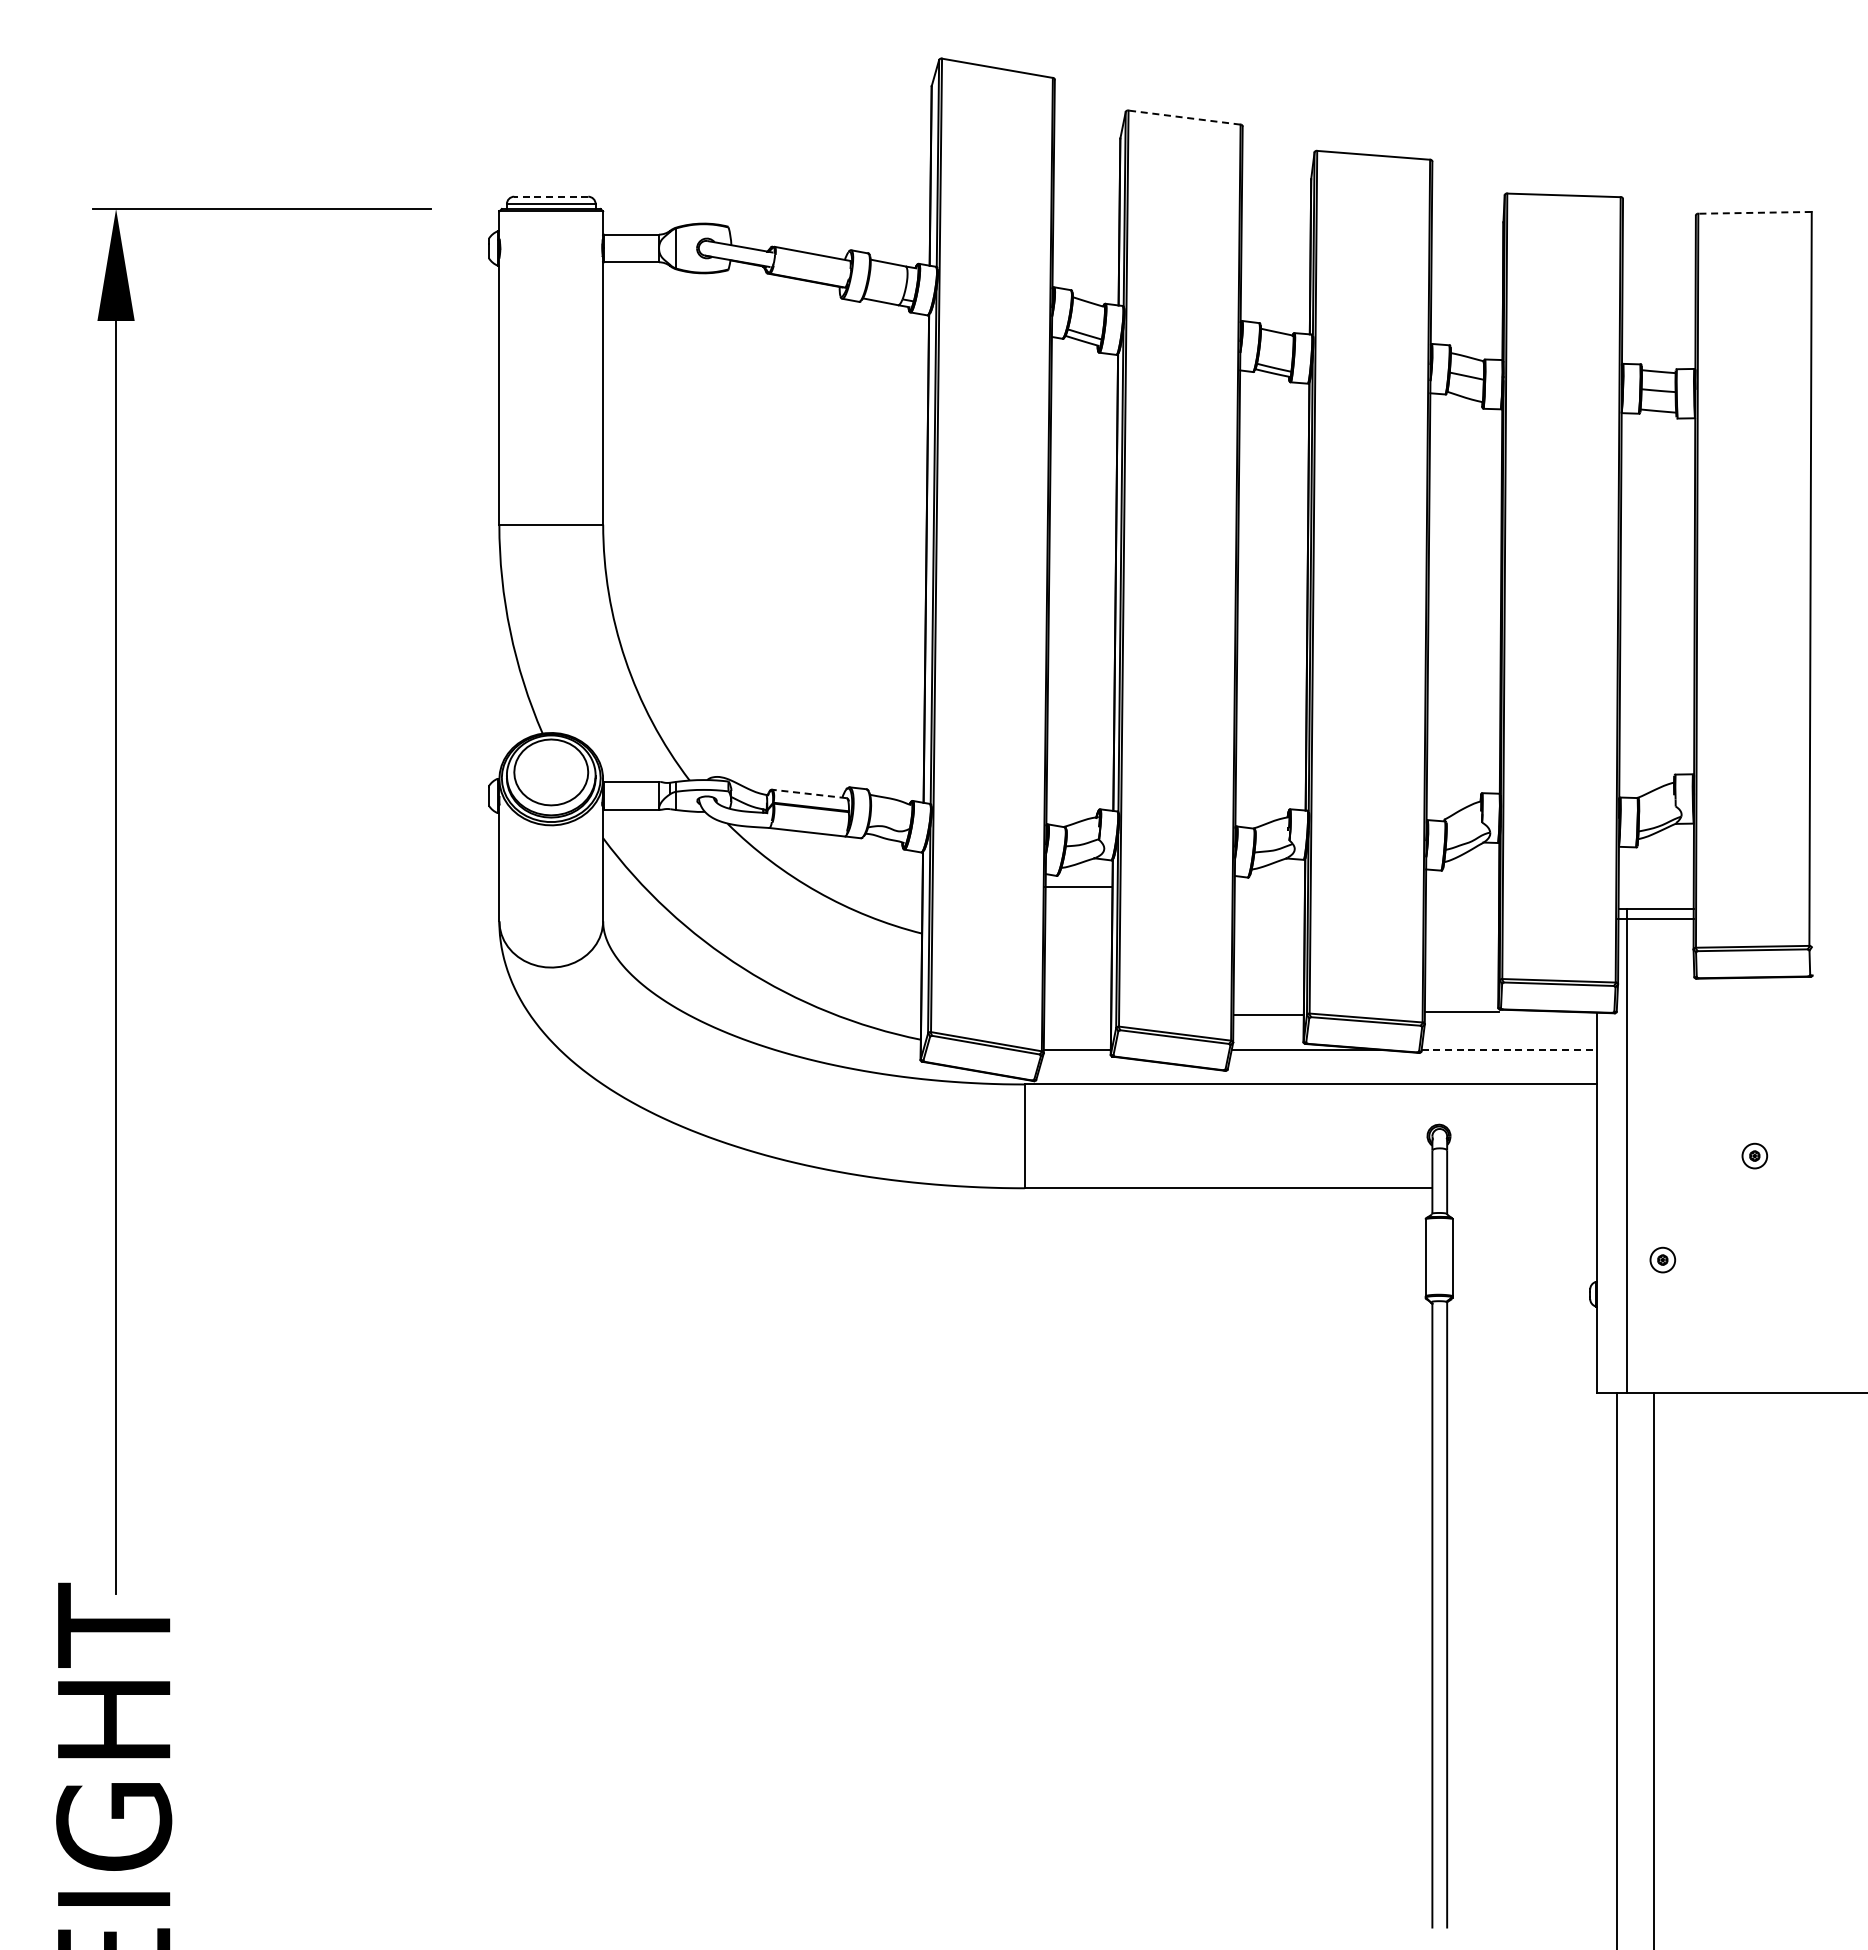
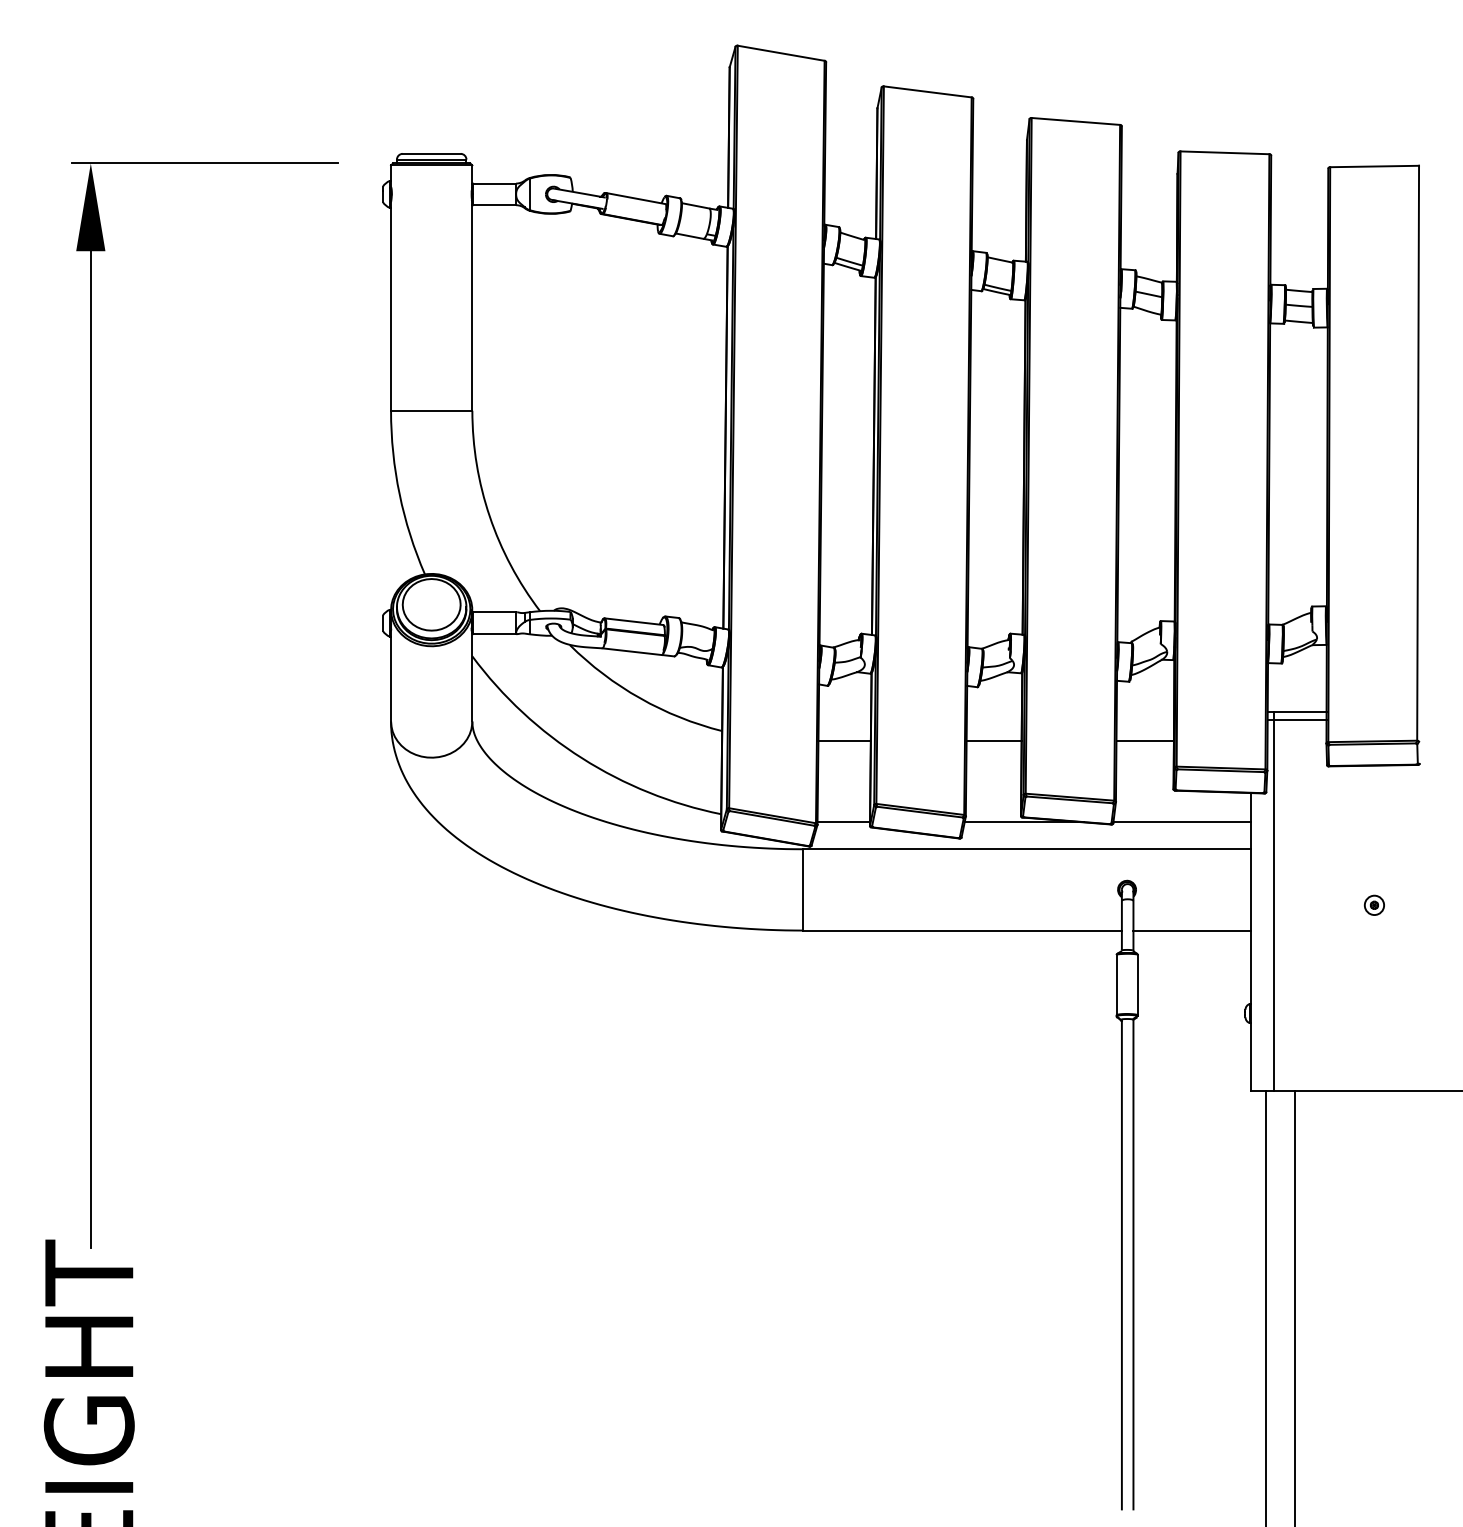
line: (1184, 117) -> (927, 91), dashed -> solid
line: (551, 196) -> (431, 153), dashed -> solid
line: (1755, 212) -> (1374, 166), dashed -> solid
line: (808, 793) -> (633, 621), dashed -> solid
line: (1078, 887) -> (844, 741), moved
line: (1461, 1012) -> (1144, 741), moved
line: (1269, 1015) -> (994, 741), moved
line: (1509, 1050) -> (1182, 822), dashed -> solid
line: (1522, 1188) -> (1192, 930), added
part: (1662, 1259) -> (1302, 986), removed

